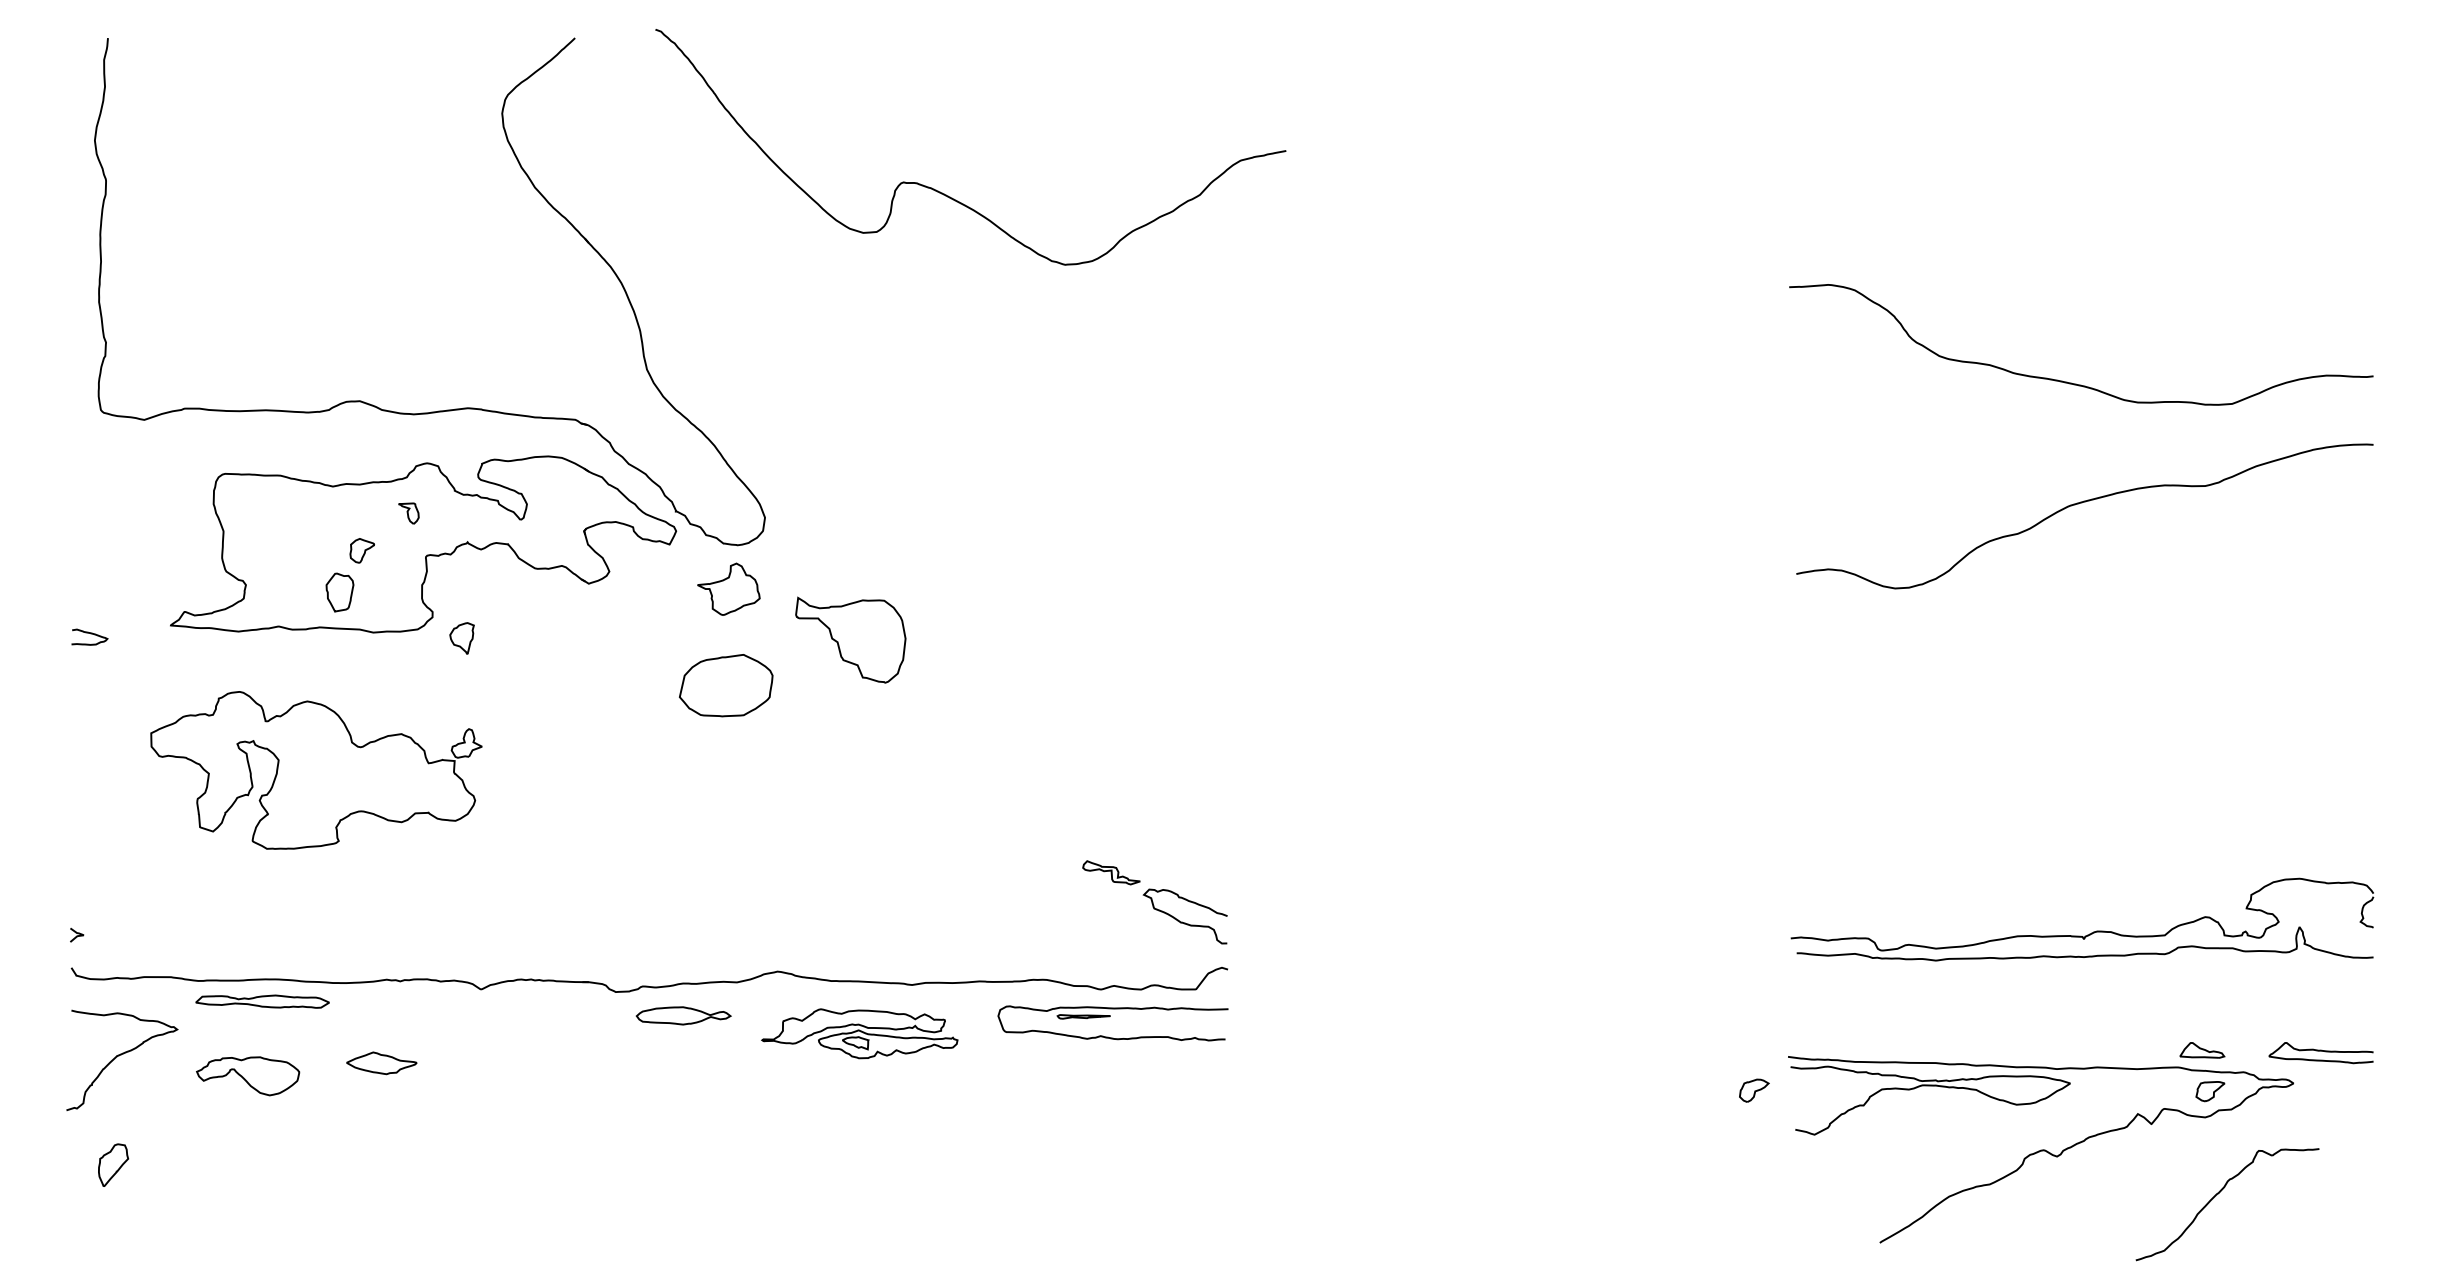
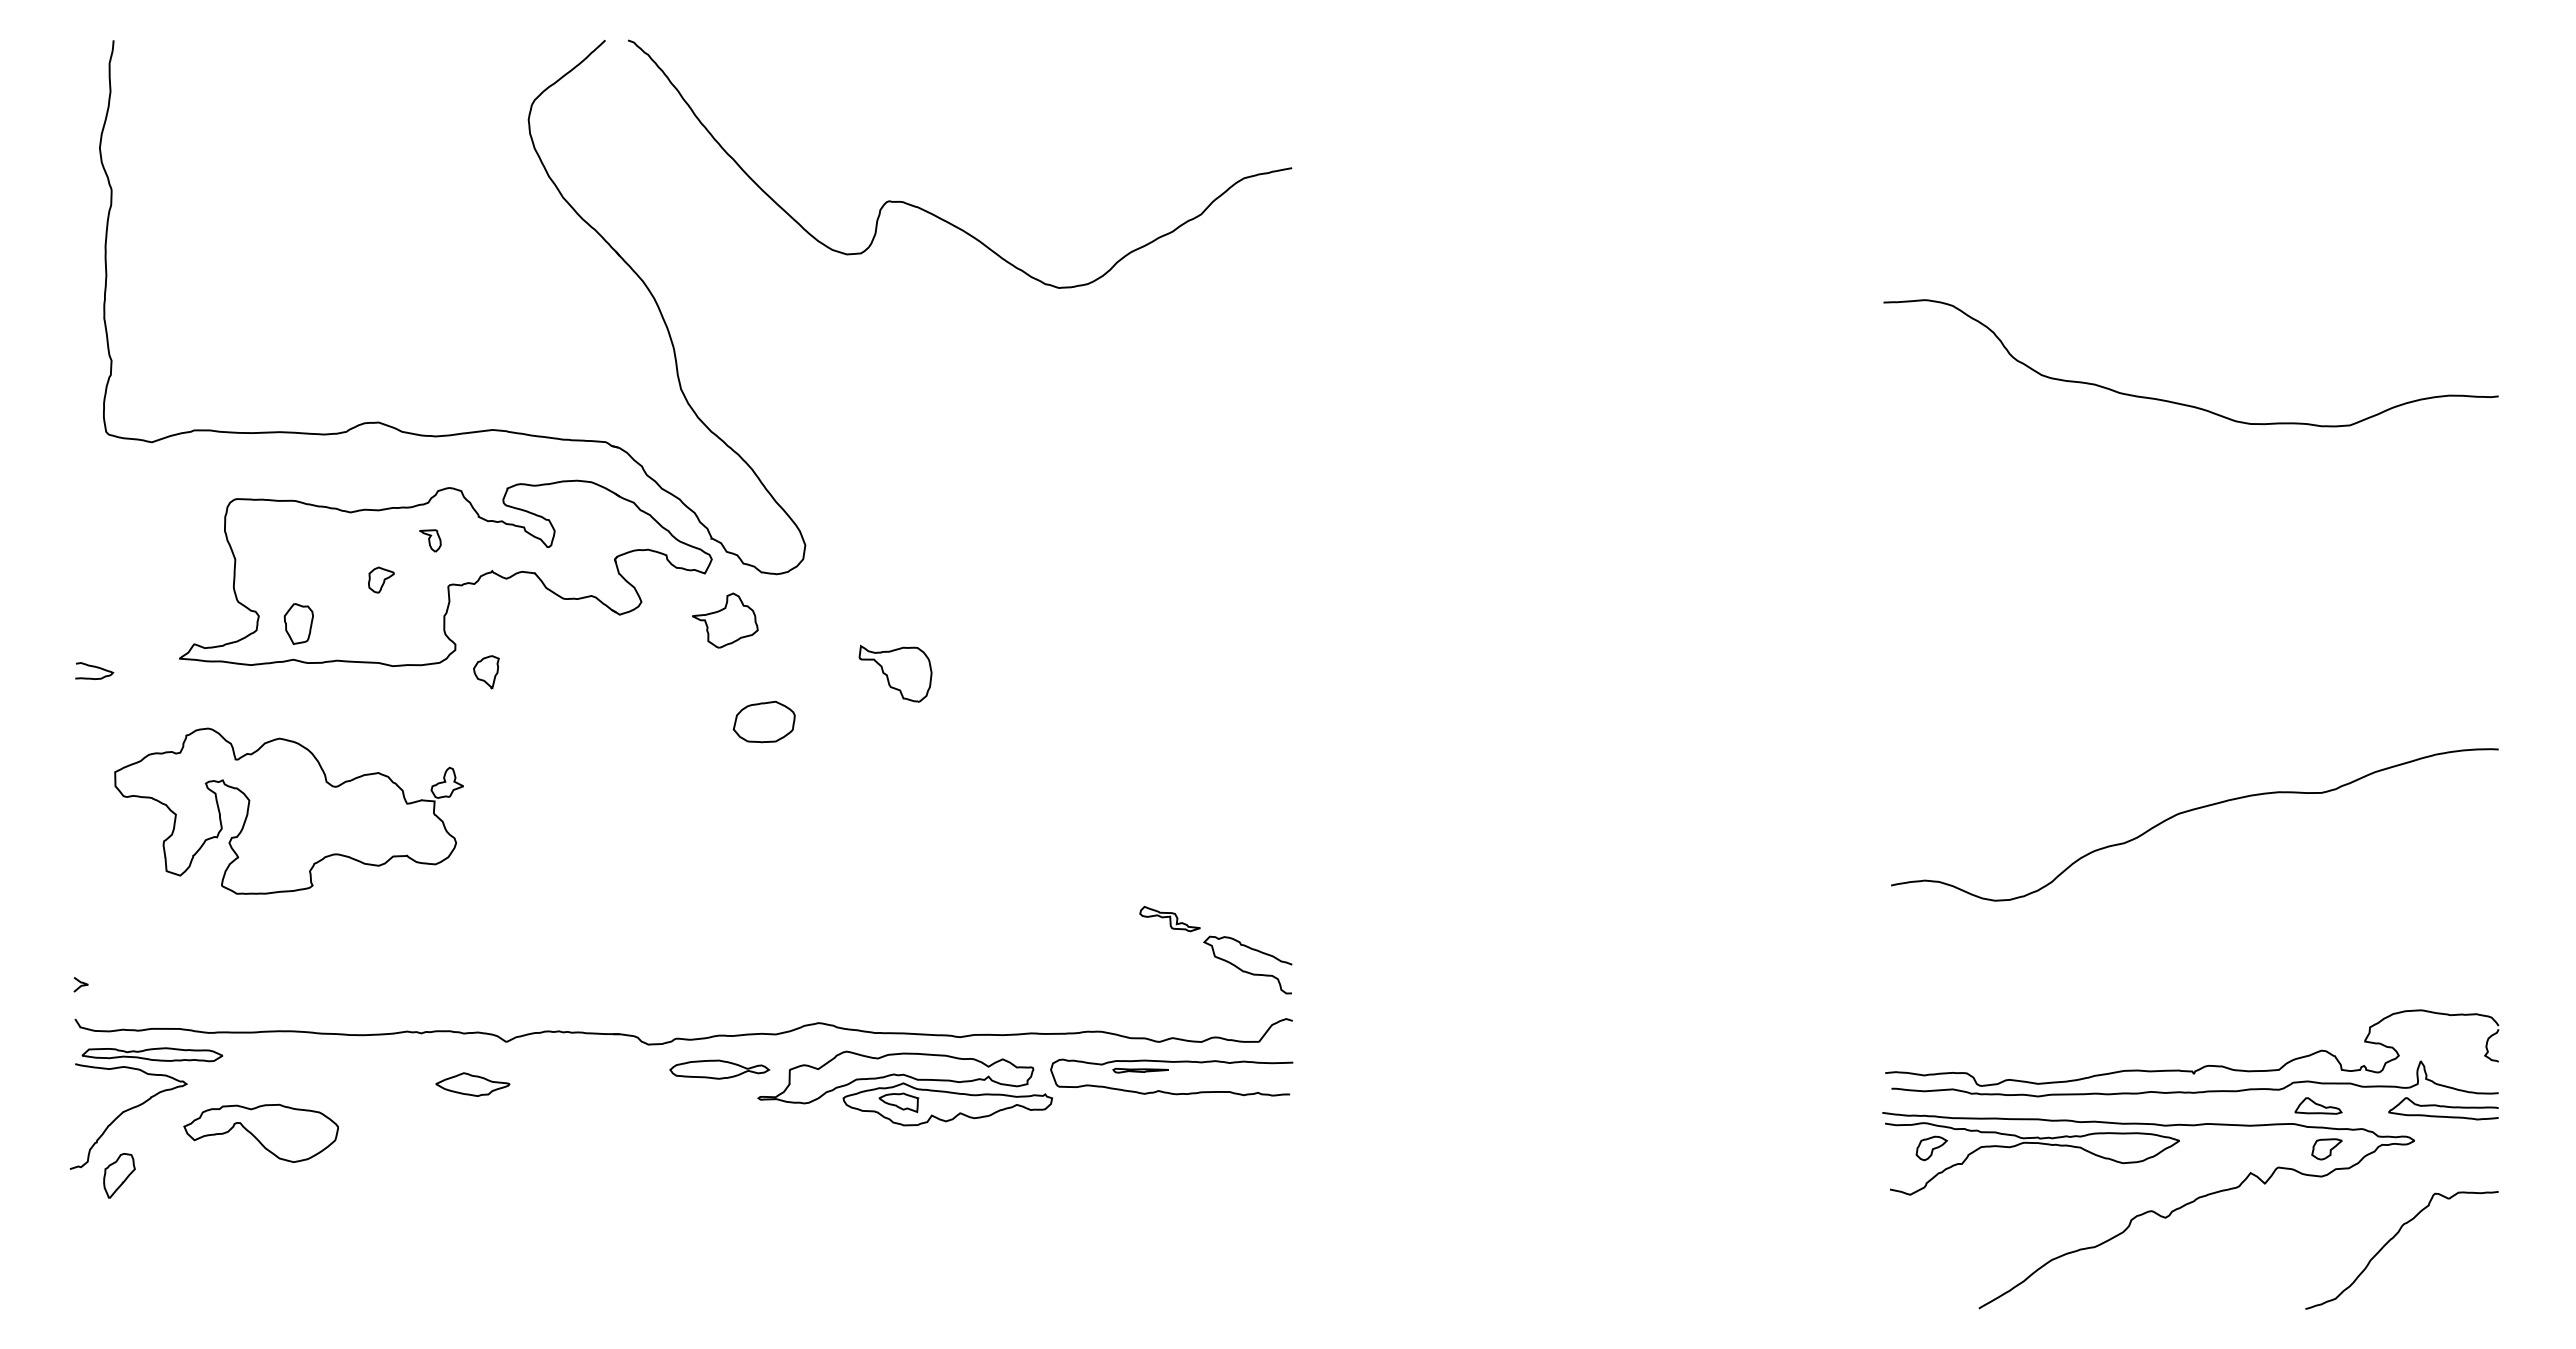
curve: (947, 194) -> (935, 214), moved
curve: (2080, 503) -> (2190, 811), moved
part: (729, 589) -> (725, 620), moved
part: (339, 593) -> (298, 624), moved
part: (850, 639) -> (895, 673), size x0.62
part: (725, 685) -> (763, 721), size x0.62
part: (315, 769) -> (288, 810), moved
part: (2090, 933) -> (2200, 1067), moved
part: (262, 1001) -> (152, 1054), moved
part: (859, 1033) -> (904, 1088), size x1.43
part: (381, 1063) -> (472, 1084), moved
part: (247, 1075) -> (260, 1132), size x1.43
part: (1754, 1089) -> (1931, 1147), moved
part: (113, 1164) -> (119, 1175), moved
curve: (2217, 1195) -> (2391, 1240), moved

